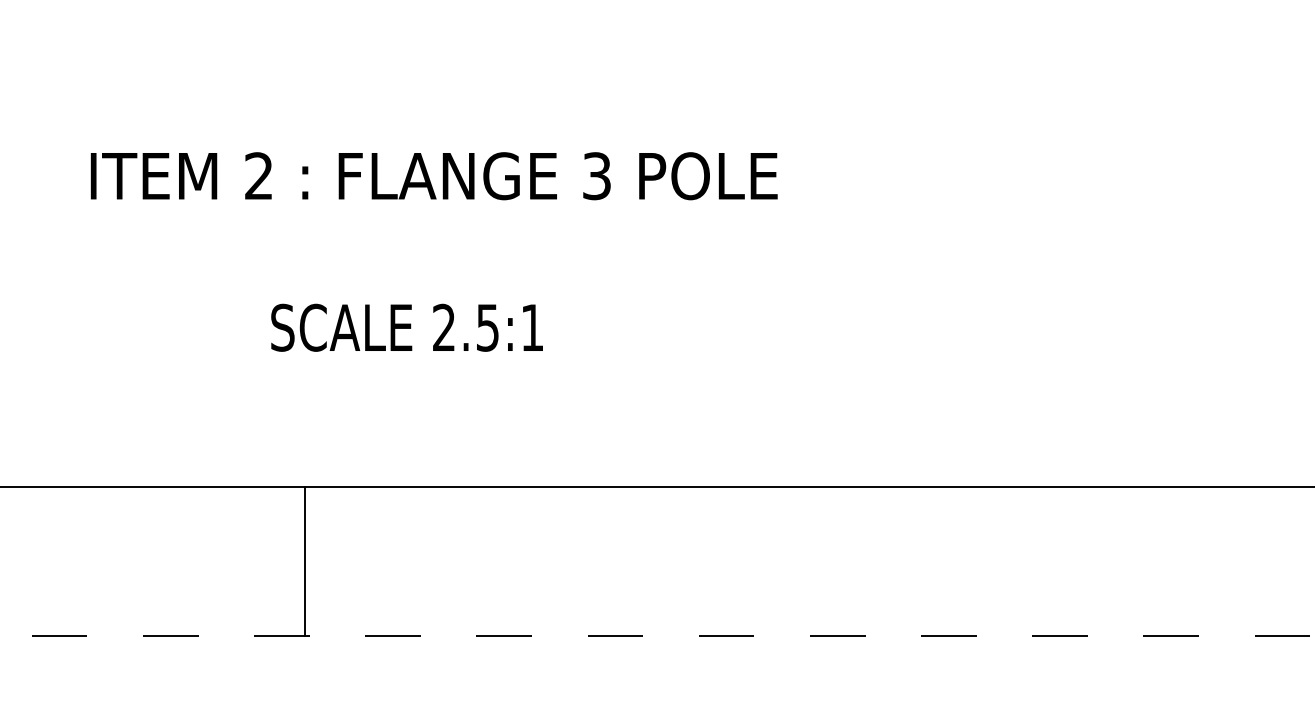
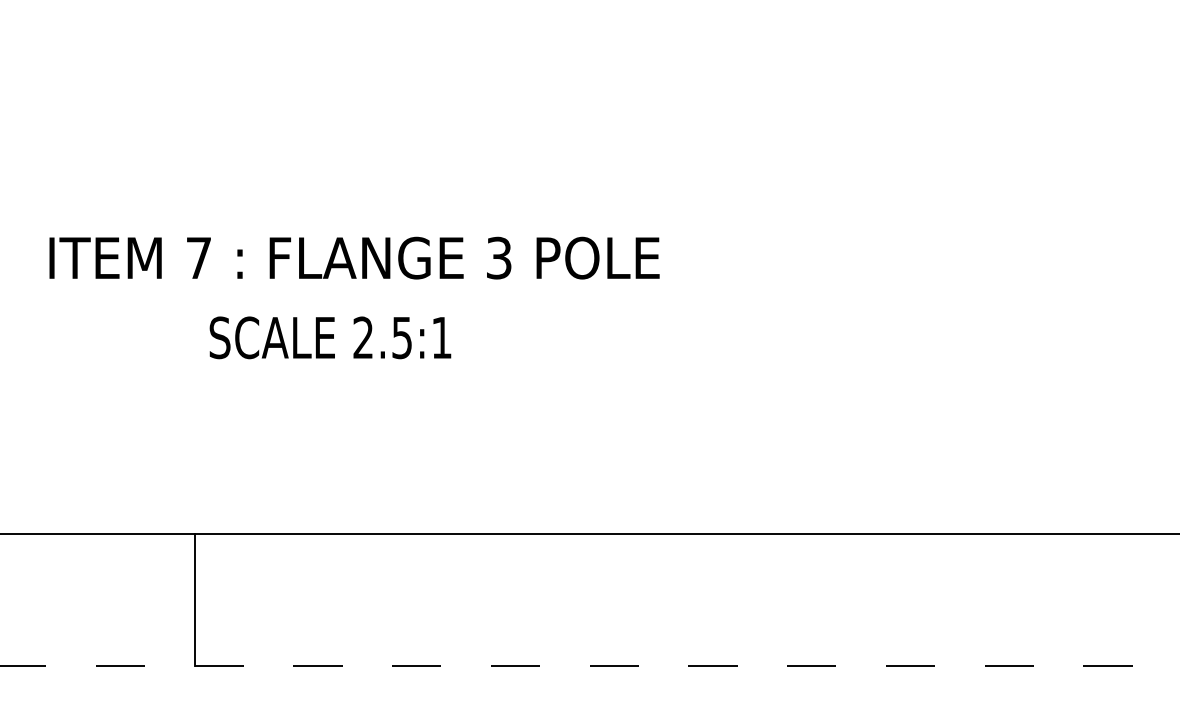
text: (258, 175) -> (198, 257), 2 -> 7
text: (407, 327) -> (330, 337), moved
line: (304, 561) -> (195, 600), moved

